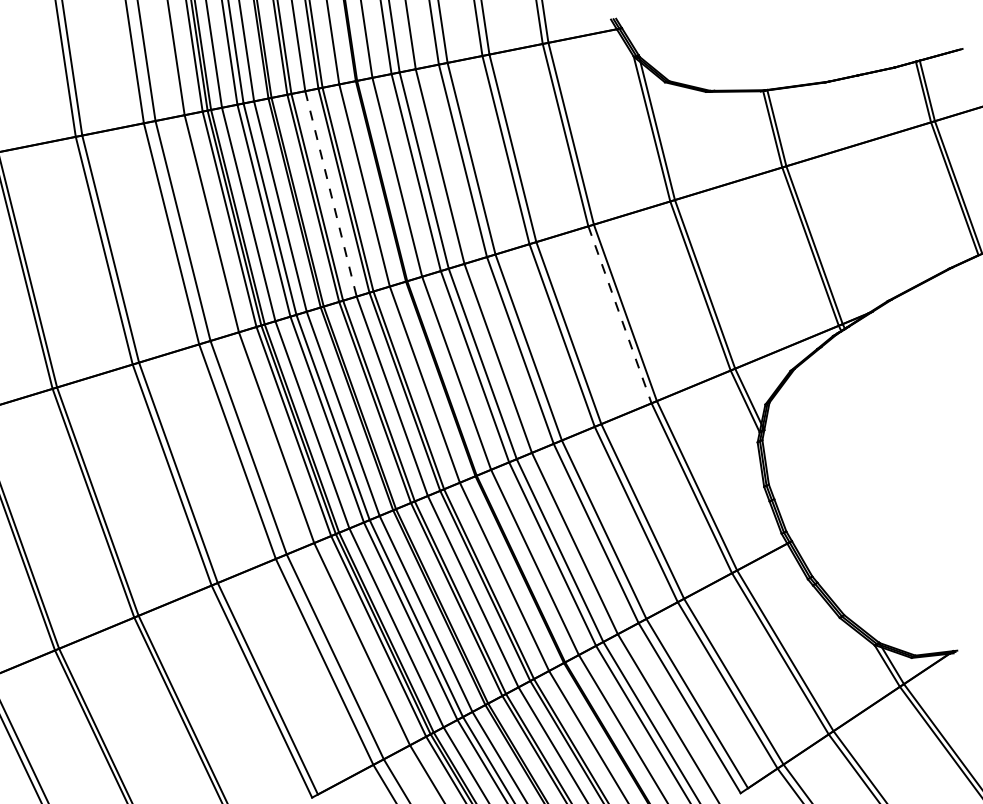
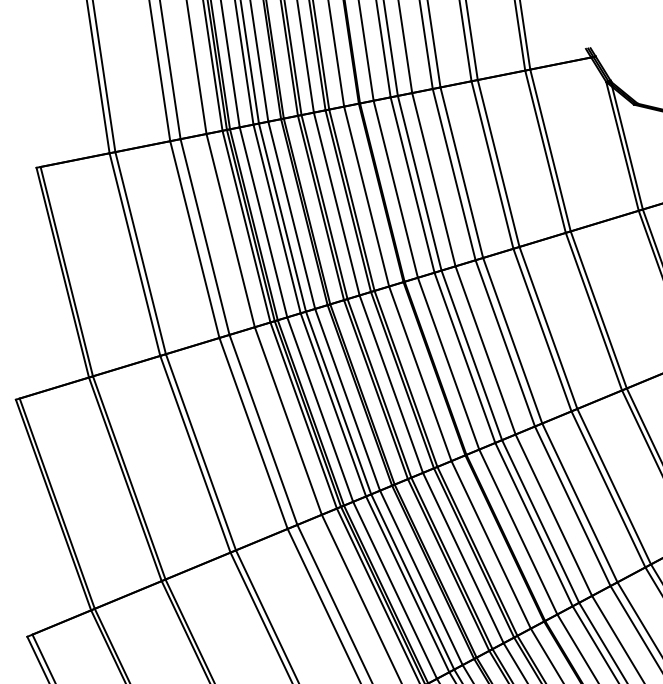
line: (331, 193) -> (337, 203), dashed -> solid
line: (619, 314) -> (593, 311), dashed -> solid

